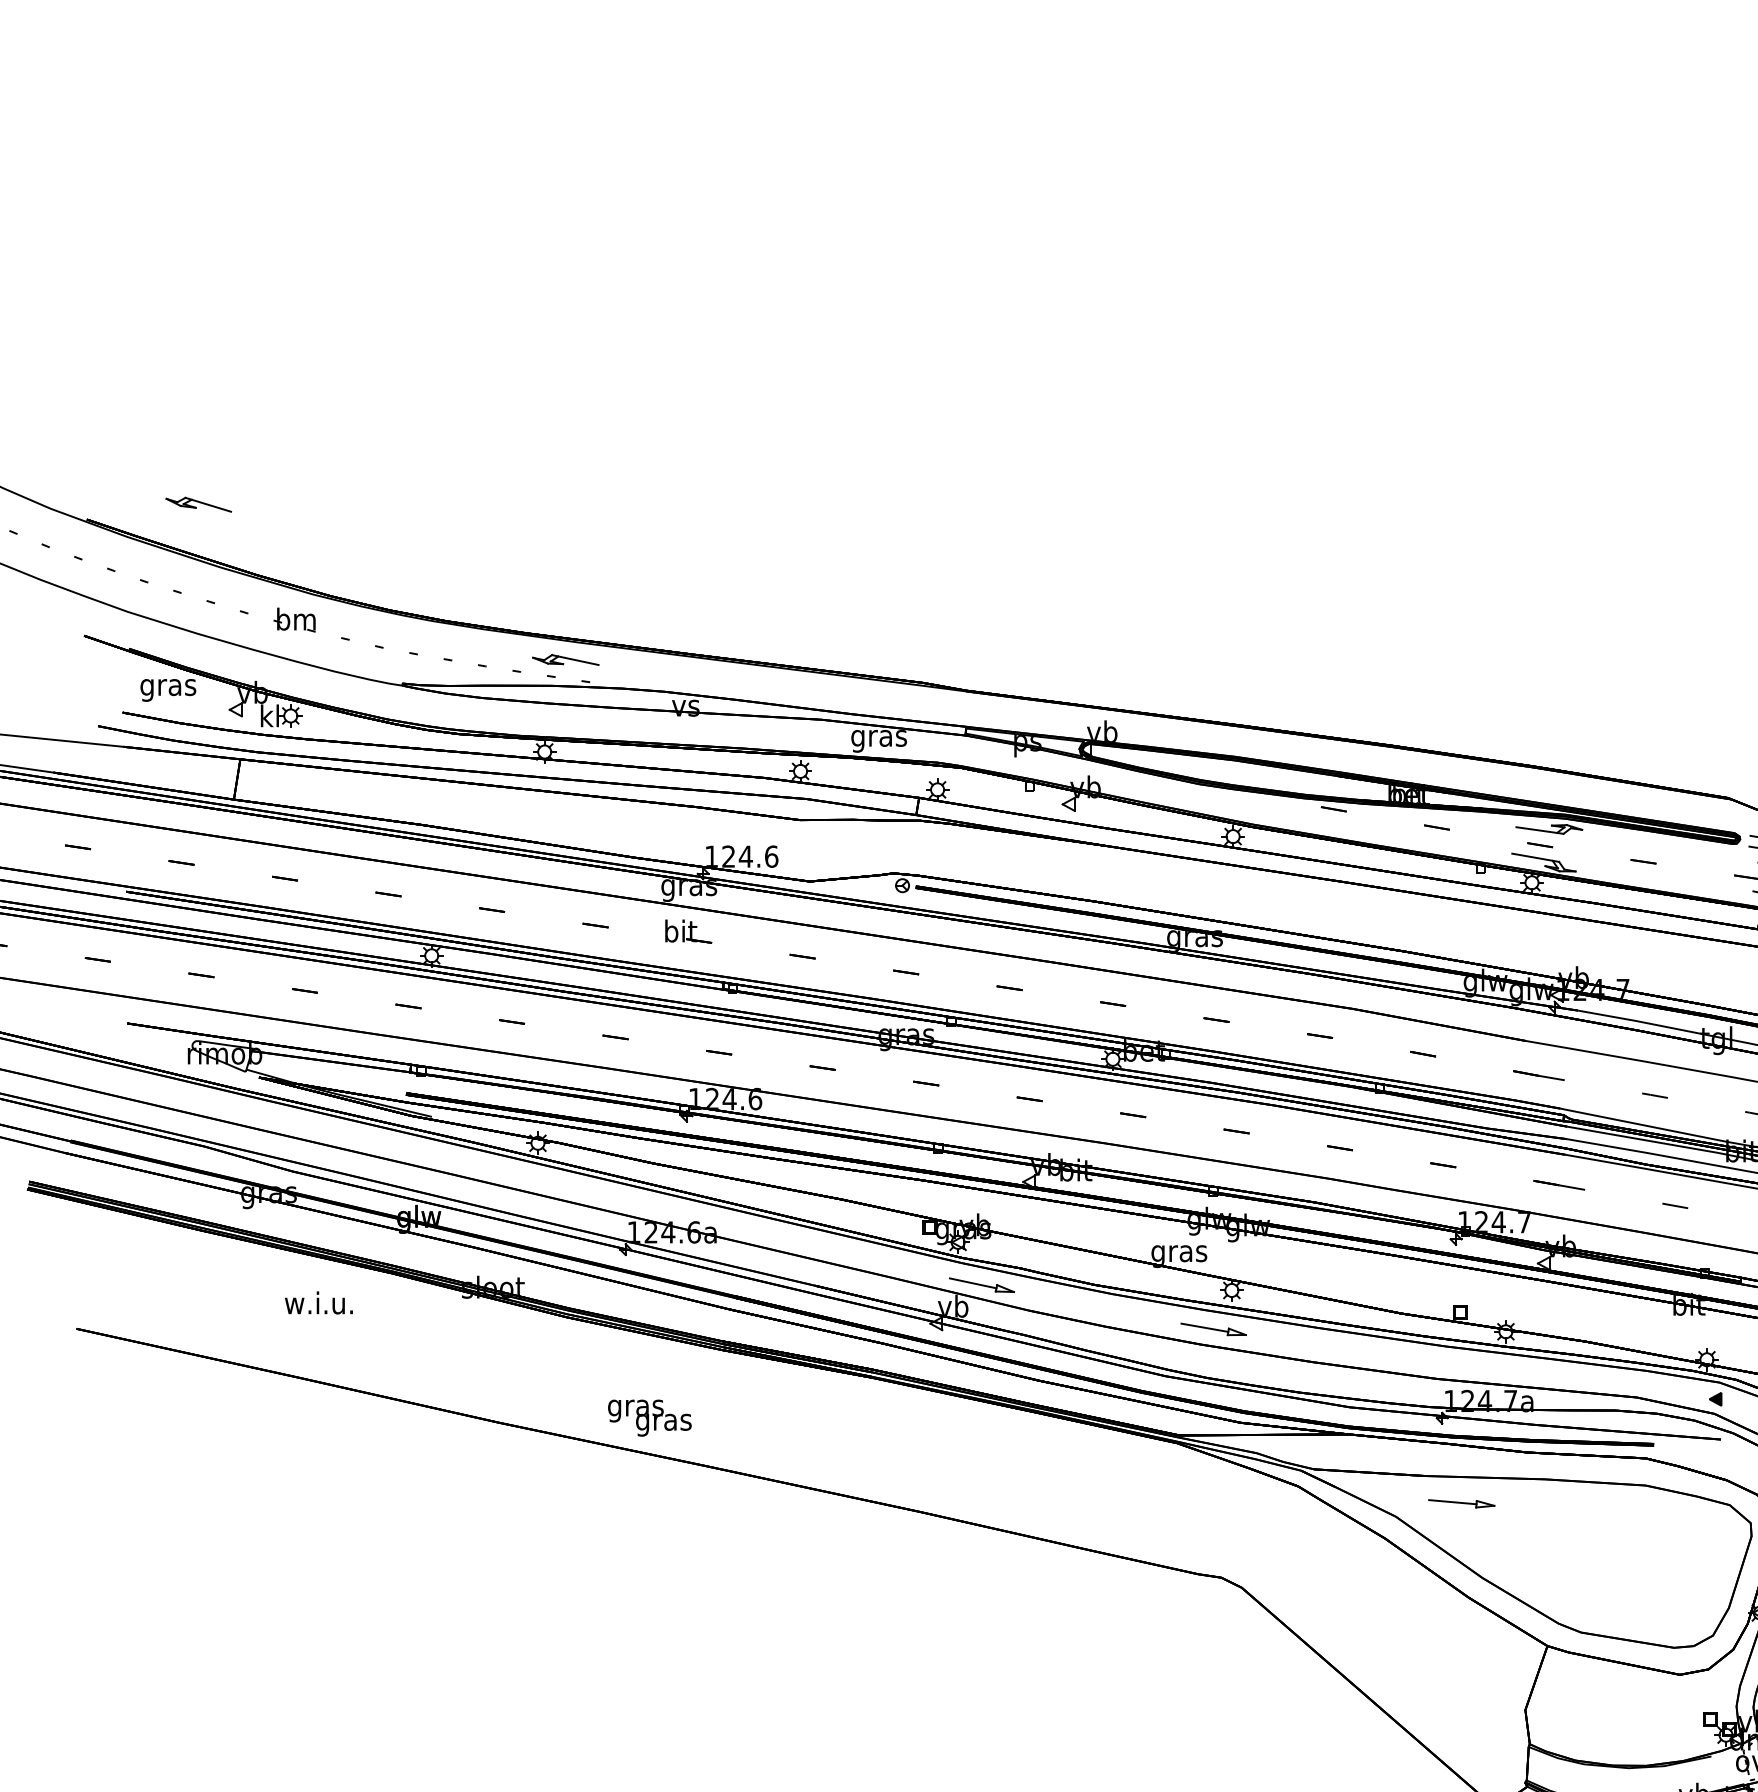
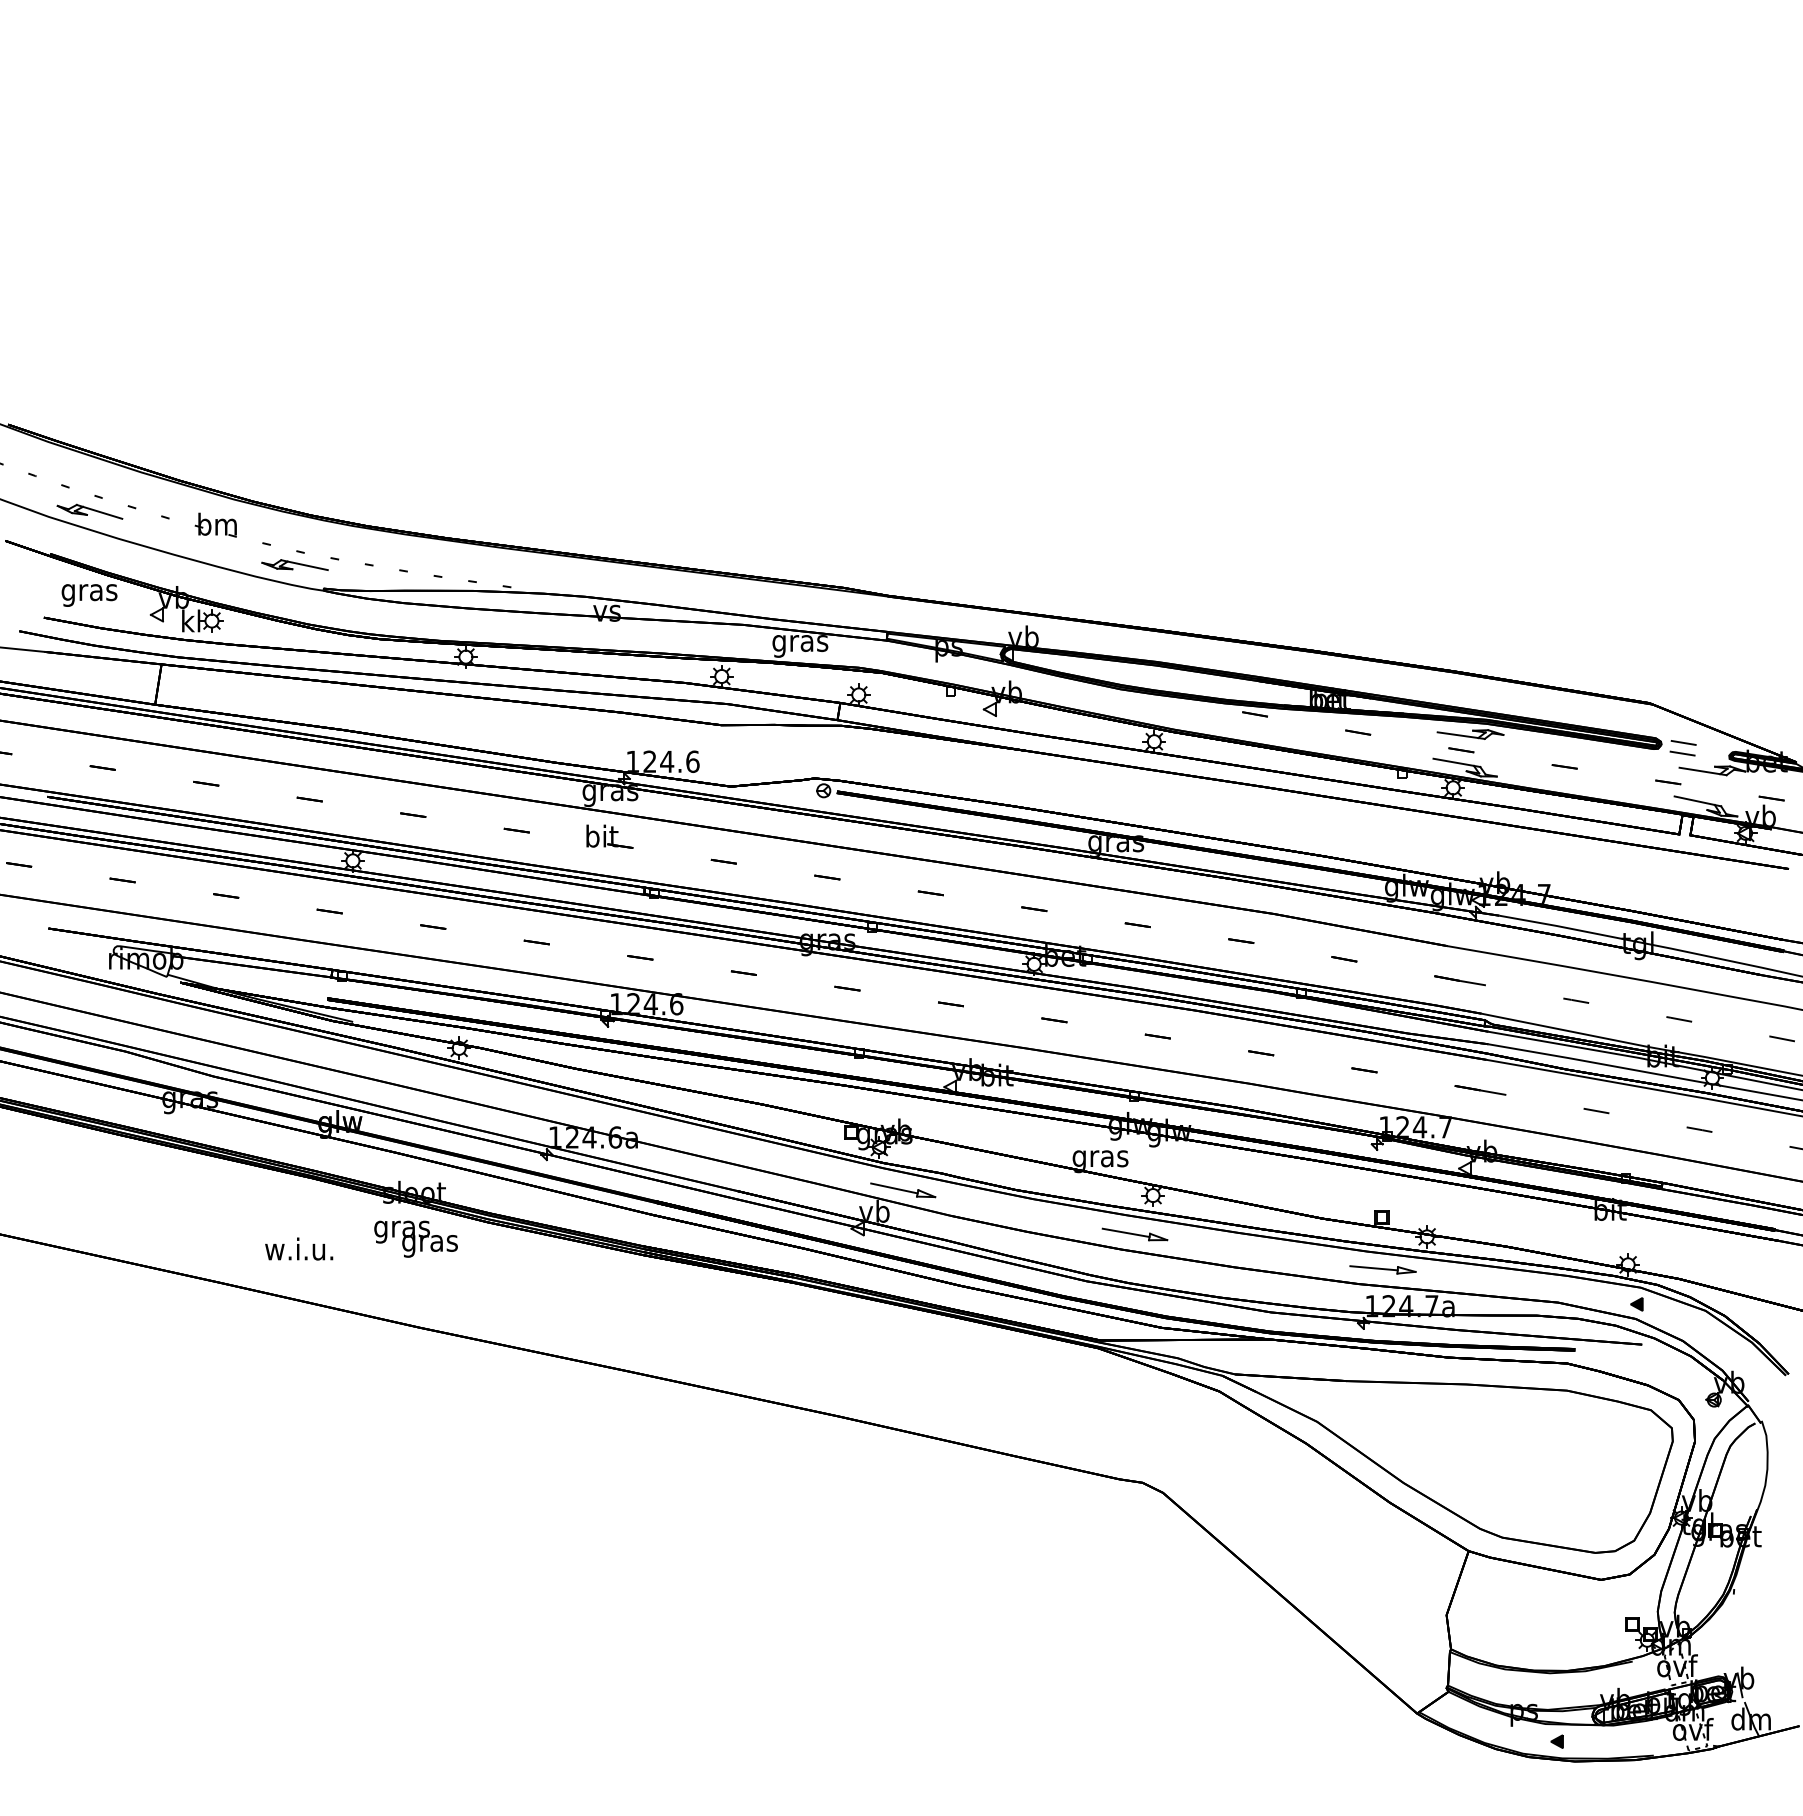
part: (198, 504) -> (89, 511), moved
part: (565, 659) -> (294, 564), moved
text: (319, 1302) -> (299, 1248), moved
text: (649, 1417) -> (415, 1238), moved
part: (1461, 1503) -> (1382, 1269), moved

